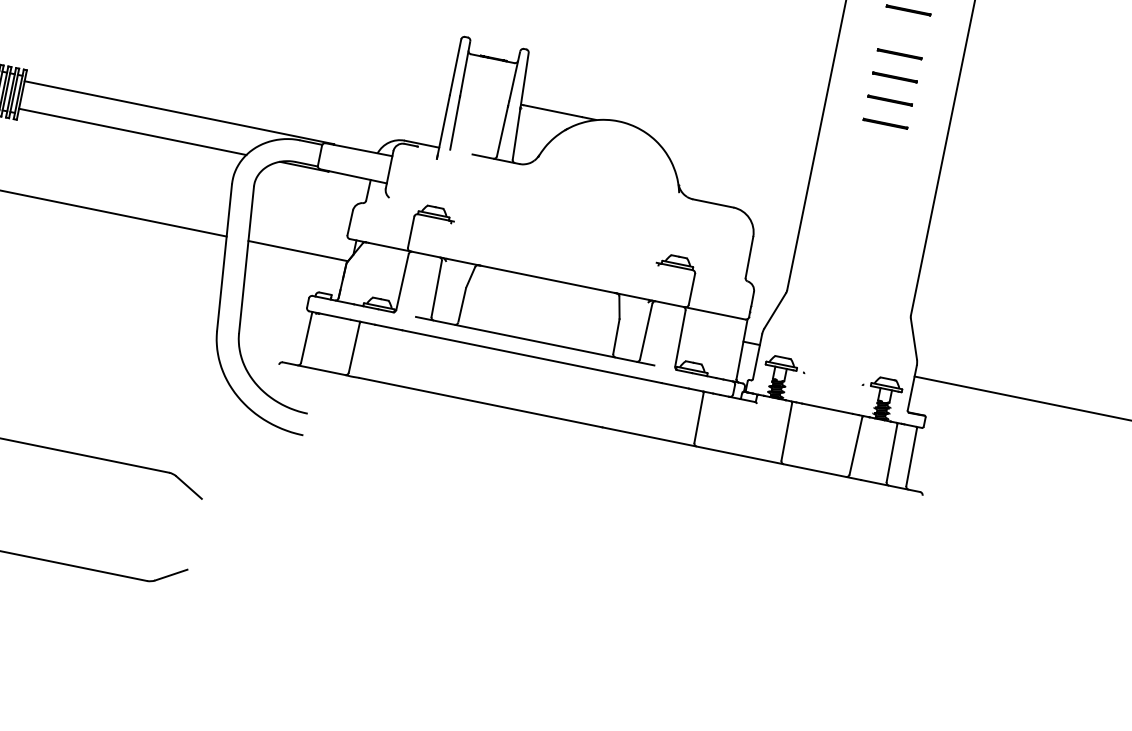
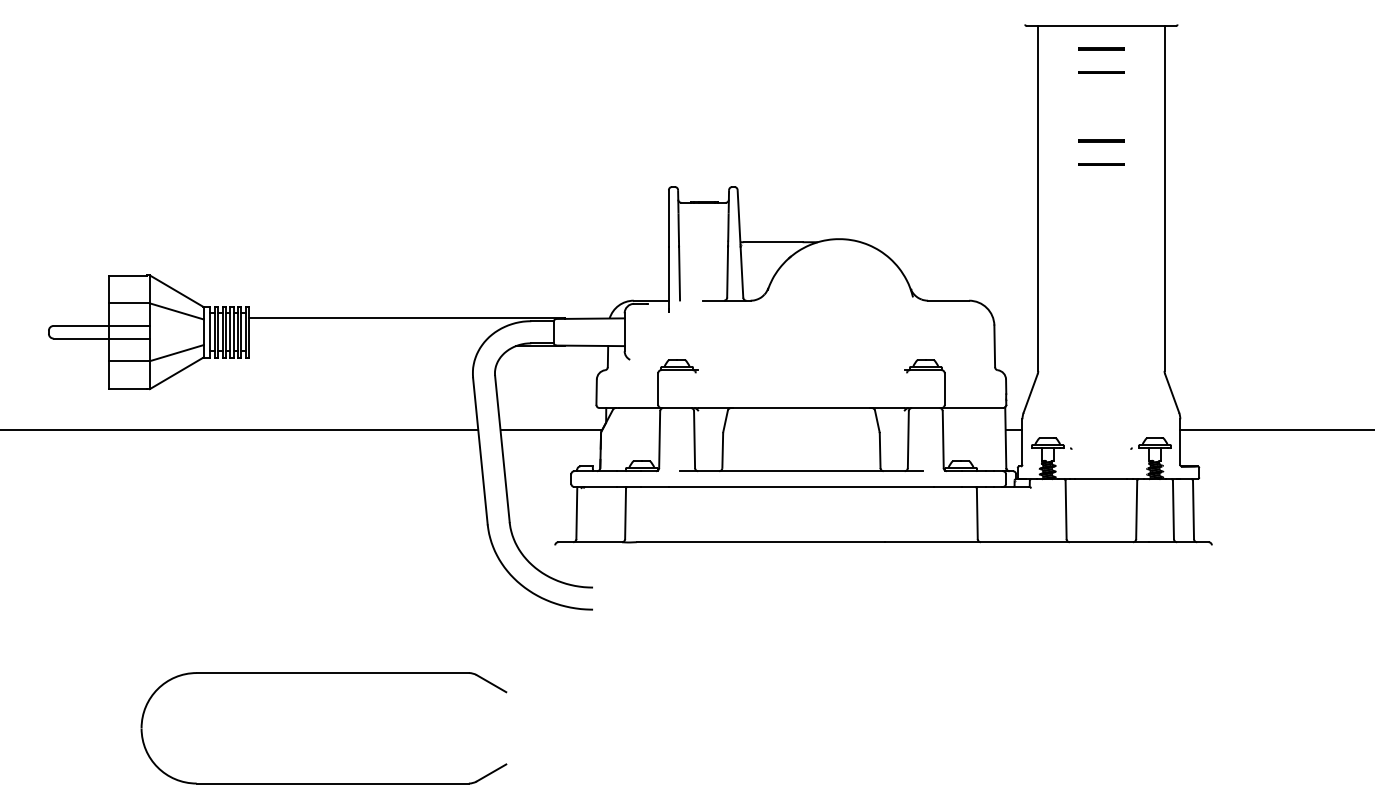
line: (899, 54) -> (1101, 117), removed
line: (885, 124) -> (1101, 188), removed
line: (132, 132) -> (365, 346), removed

